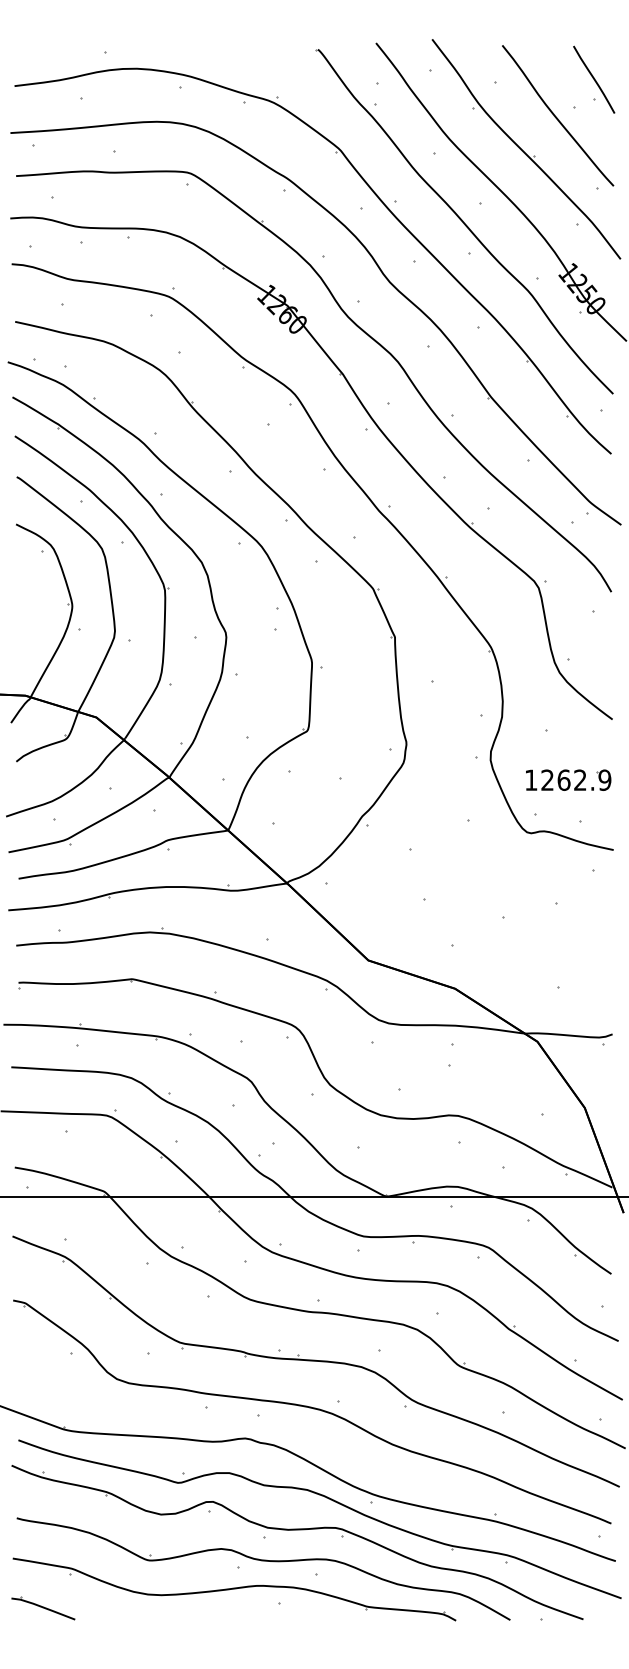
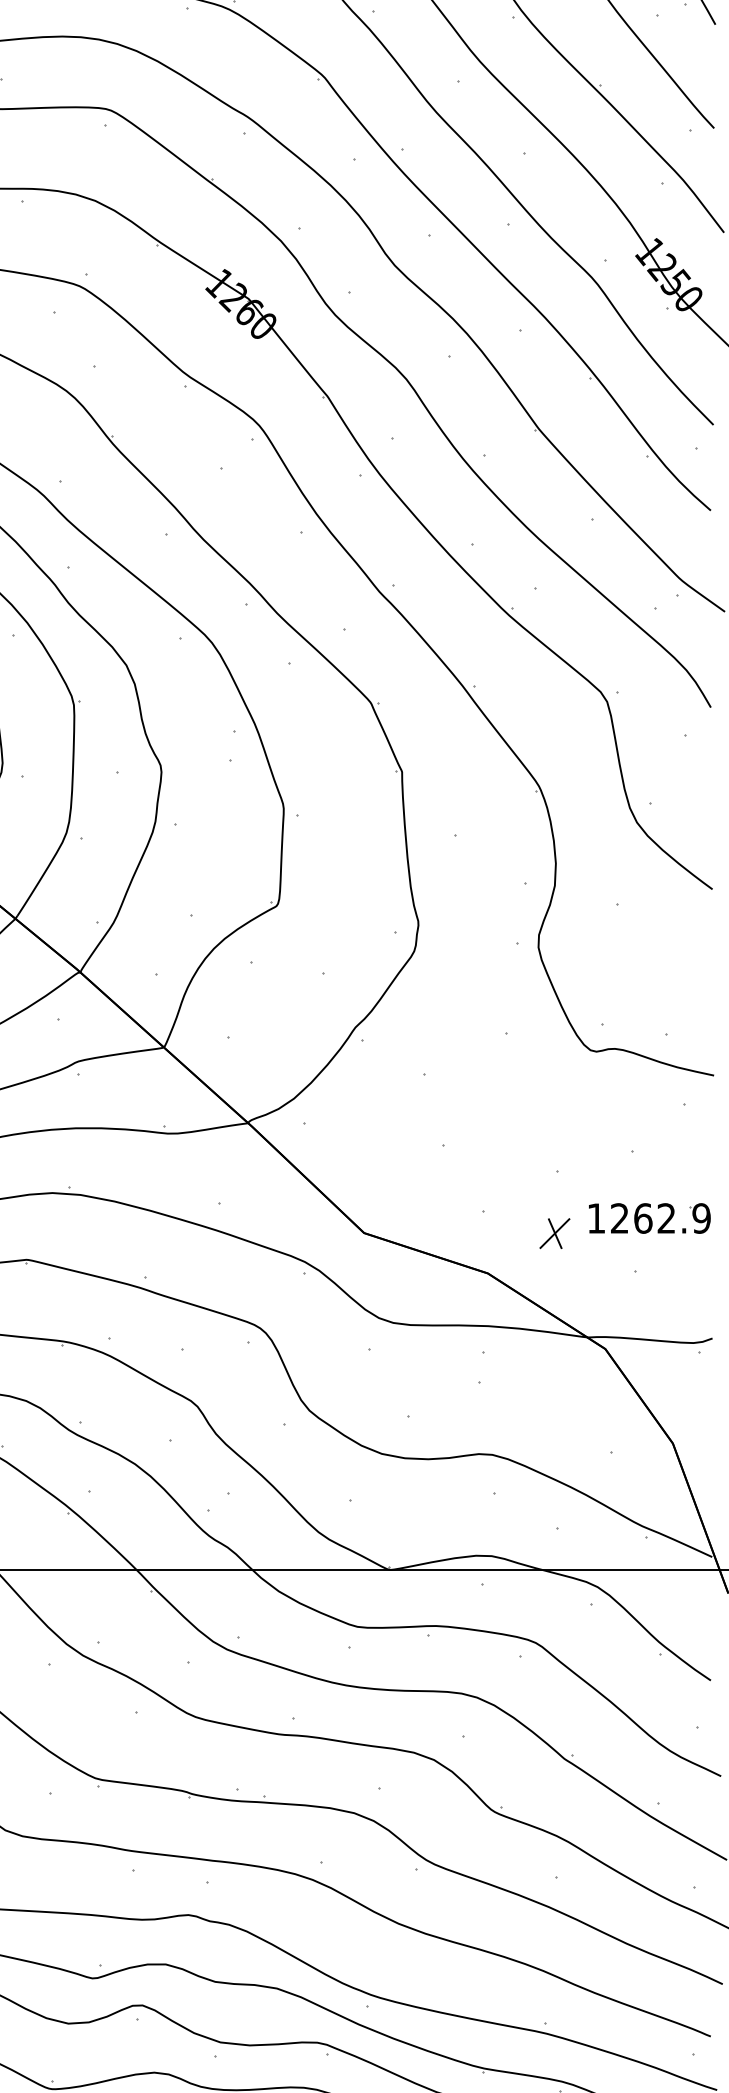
part: (568, 779) -> (649, 1217), moved
part: (502, 960) -> (555, 1233), added

